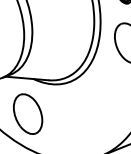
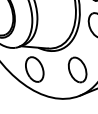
part: (96, 114) -> (77, 69), added

